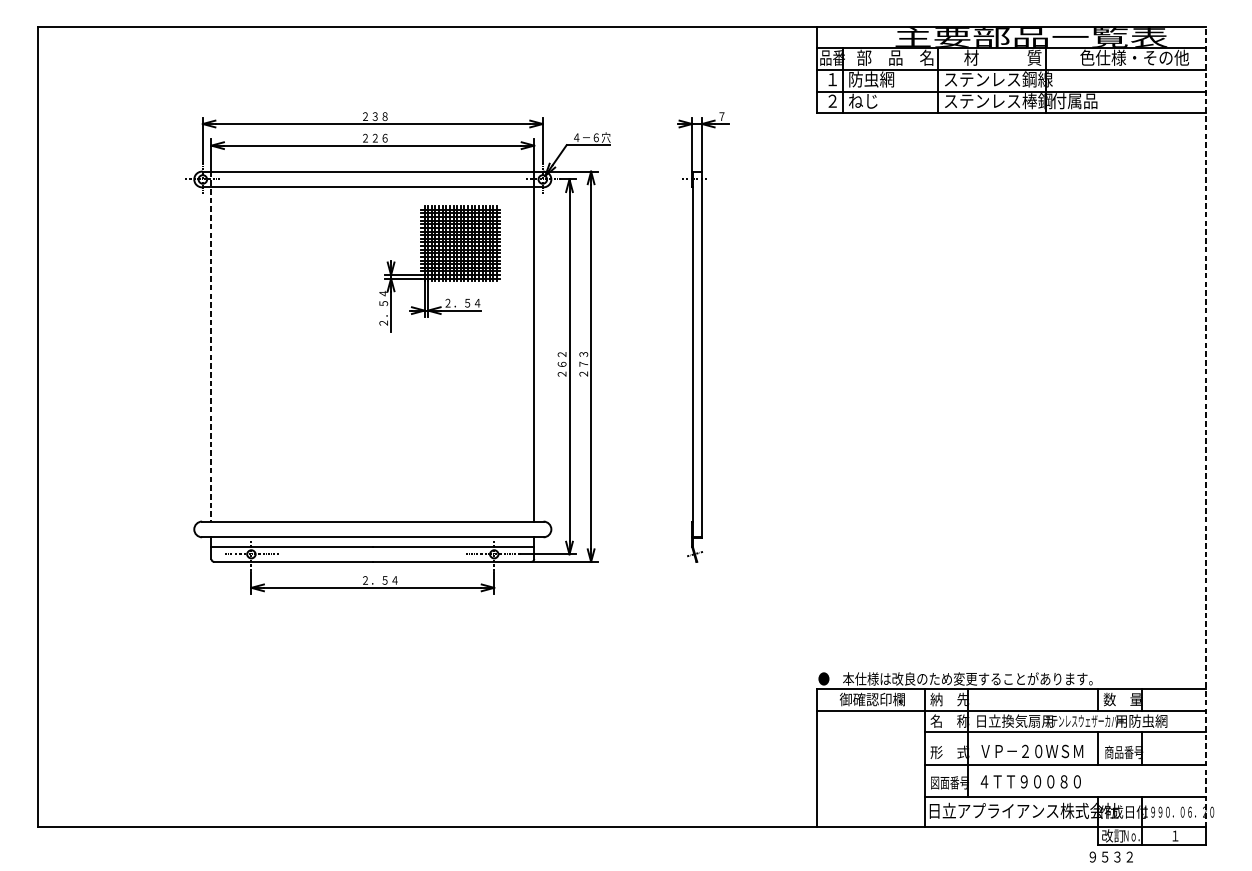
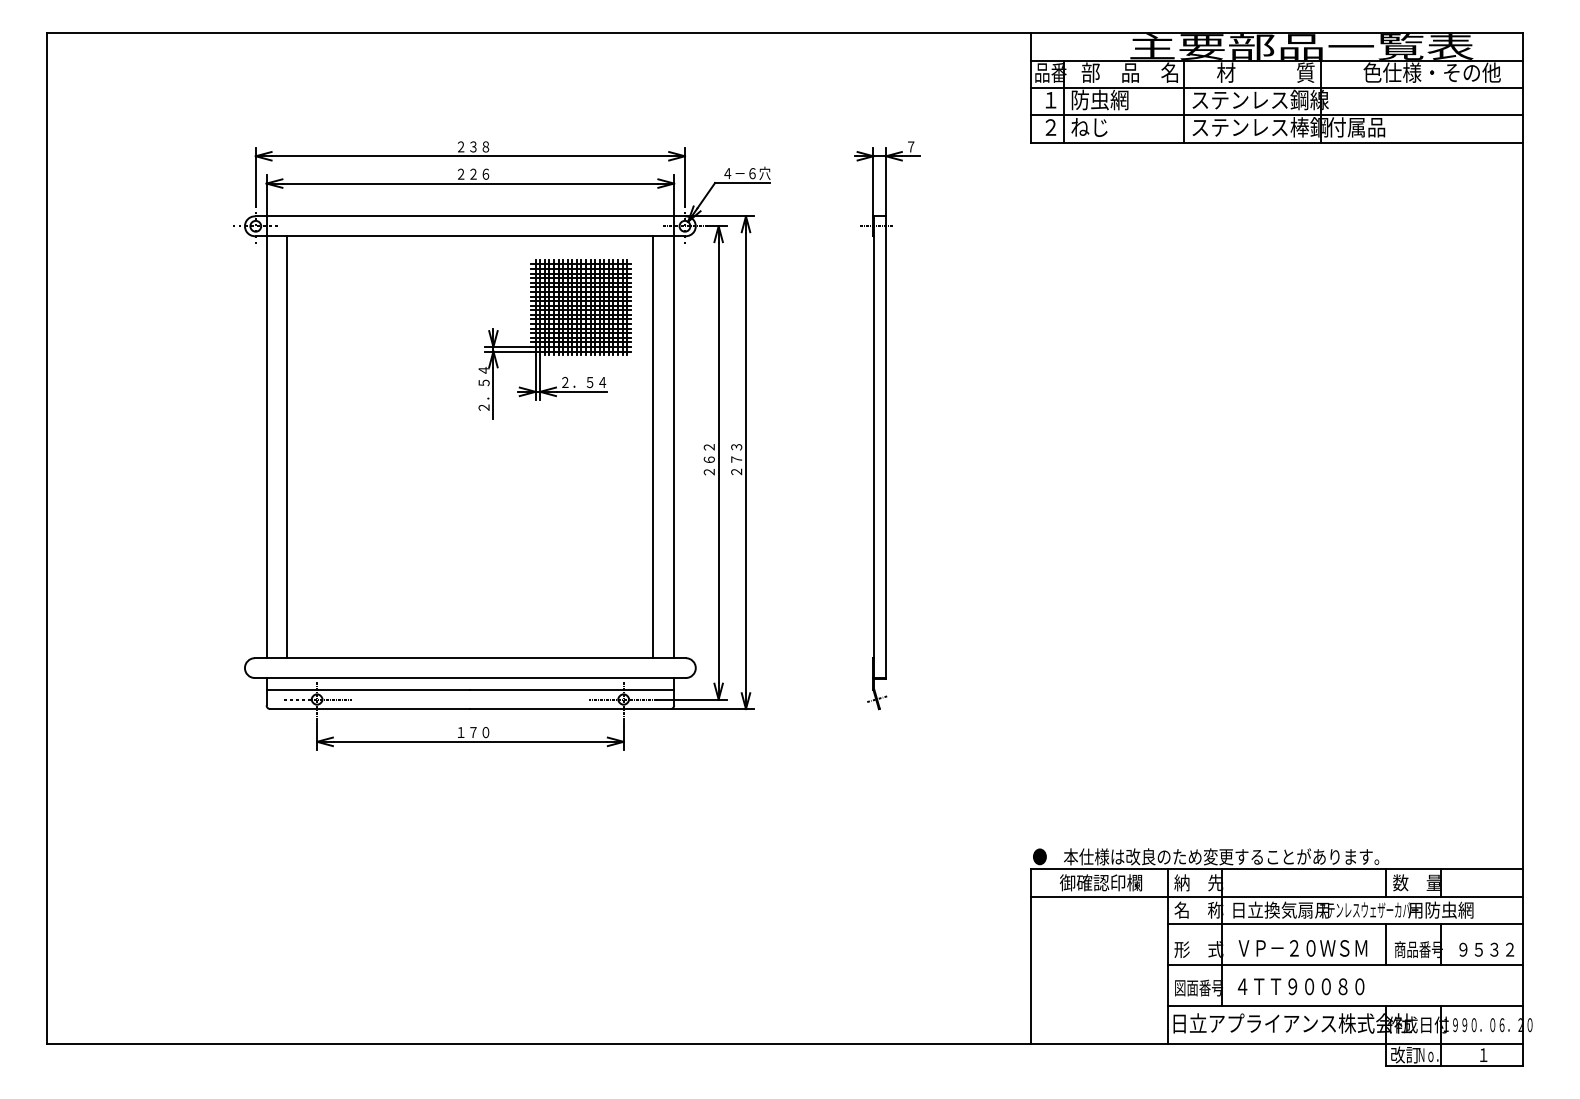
line: (211, 346) -> (266, 437), dashed -> solid
line: (227, 354) -> (287, 447), added
line: (517, 354) -> (653, 447), added
line: (1206, 426) -> (1522, 538), dashed -> solid
text: (380, 580) -> (479, 732), ２．５４ -> １７０
text: (1111, 856) -> (1486, 949), moved

